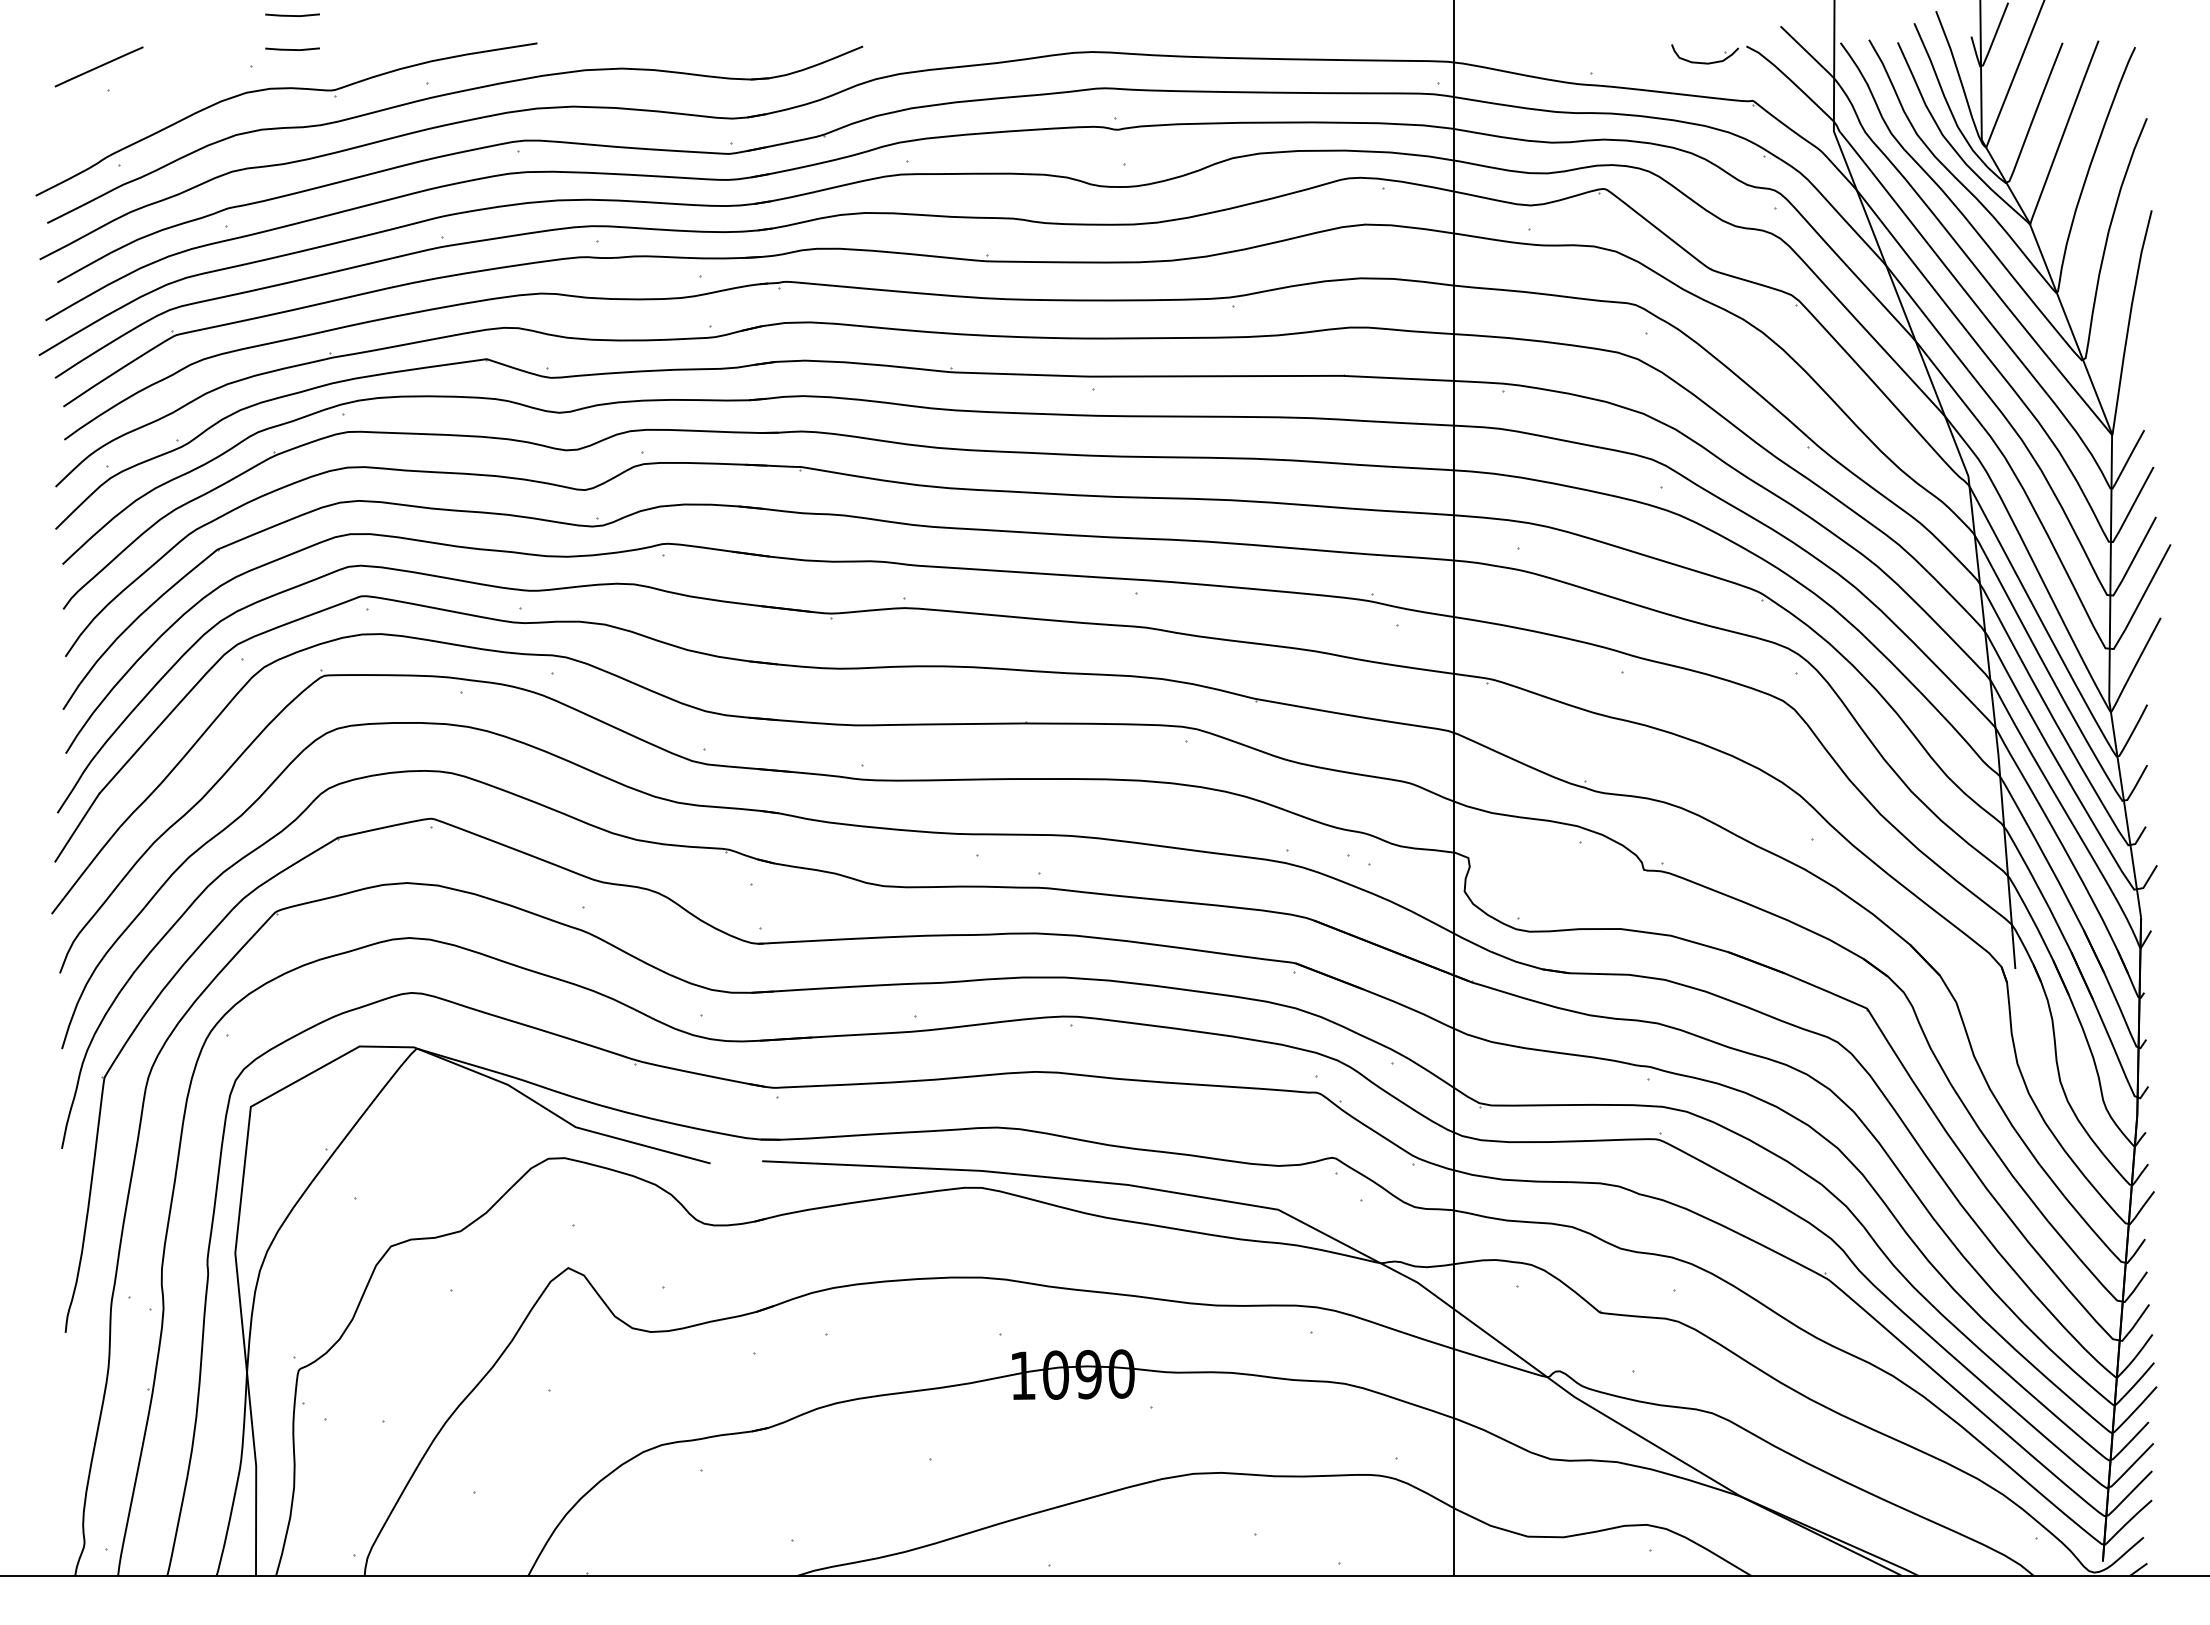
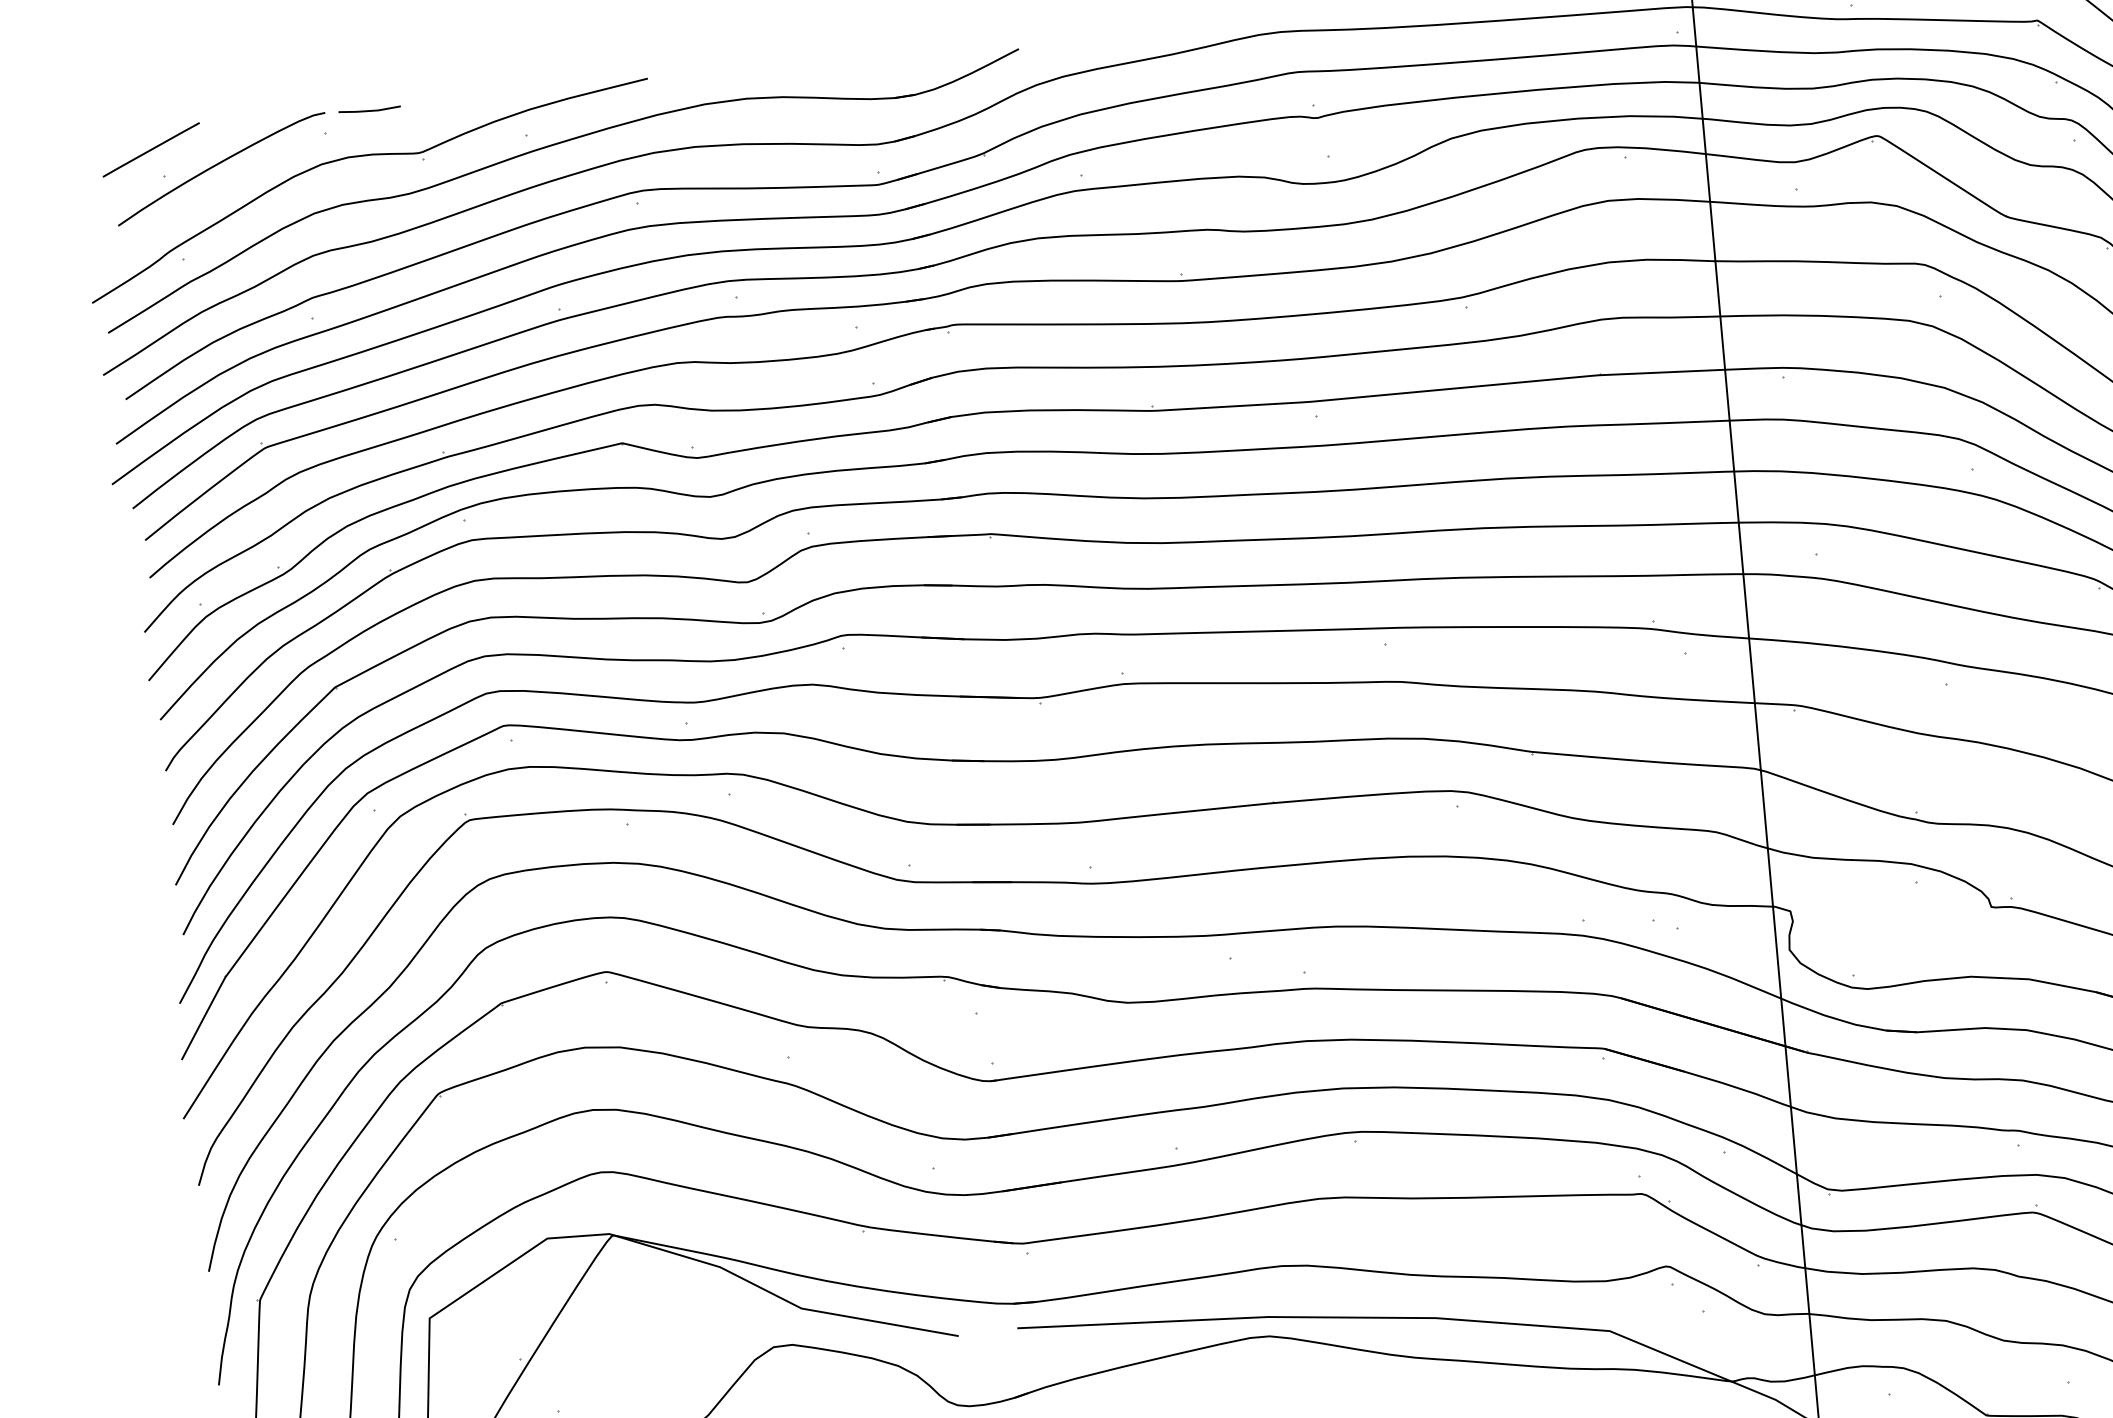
line: (292, 15) -> (366, 71), removed
curve: (156, 85) -> (218, 165), added

